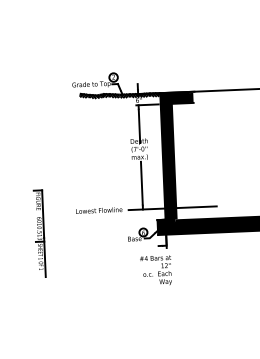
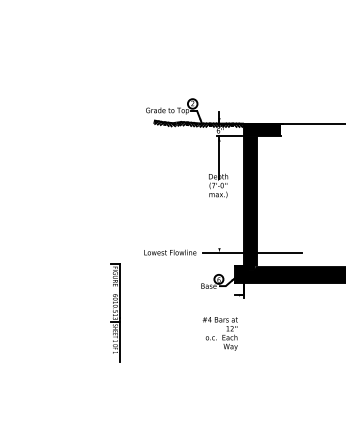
line: (141, 185) -> (219, 226), removed
part: (39, 233) -> (115, 312), moved
text: (155, 270) -> (219, 333), moved

